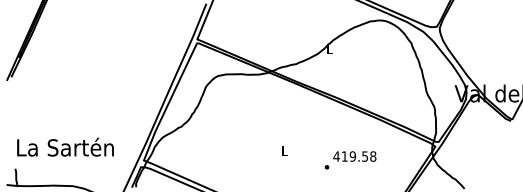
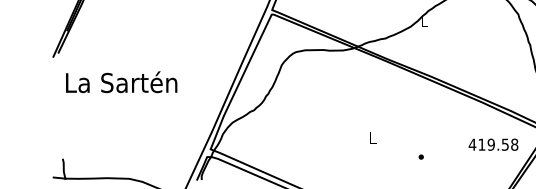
text: (65, 146) -> (121, 81), moved
text: (354, 156) -> (493, 144), moved

